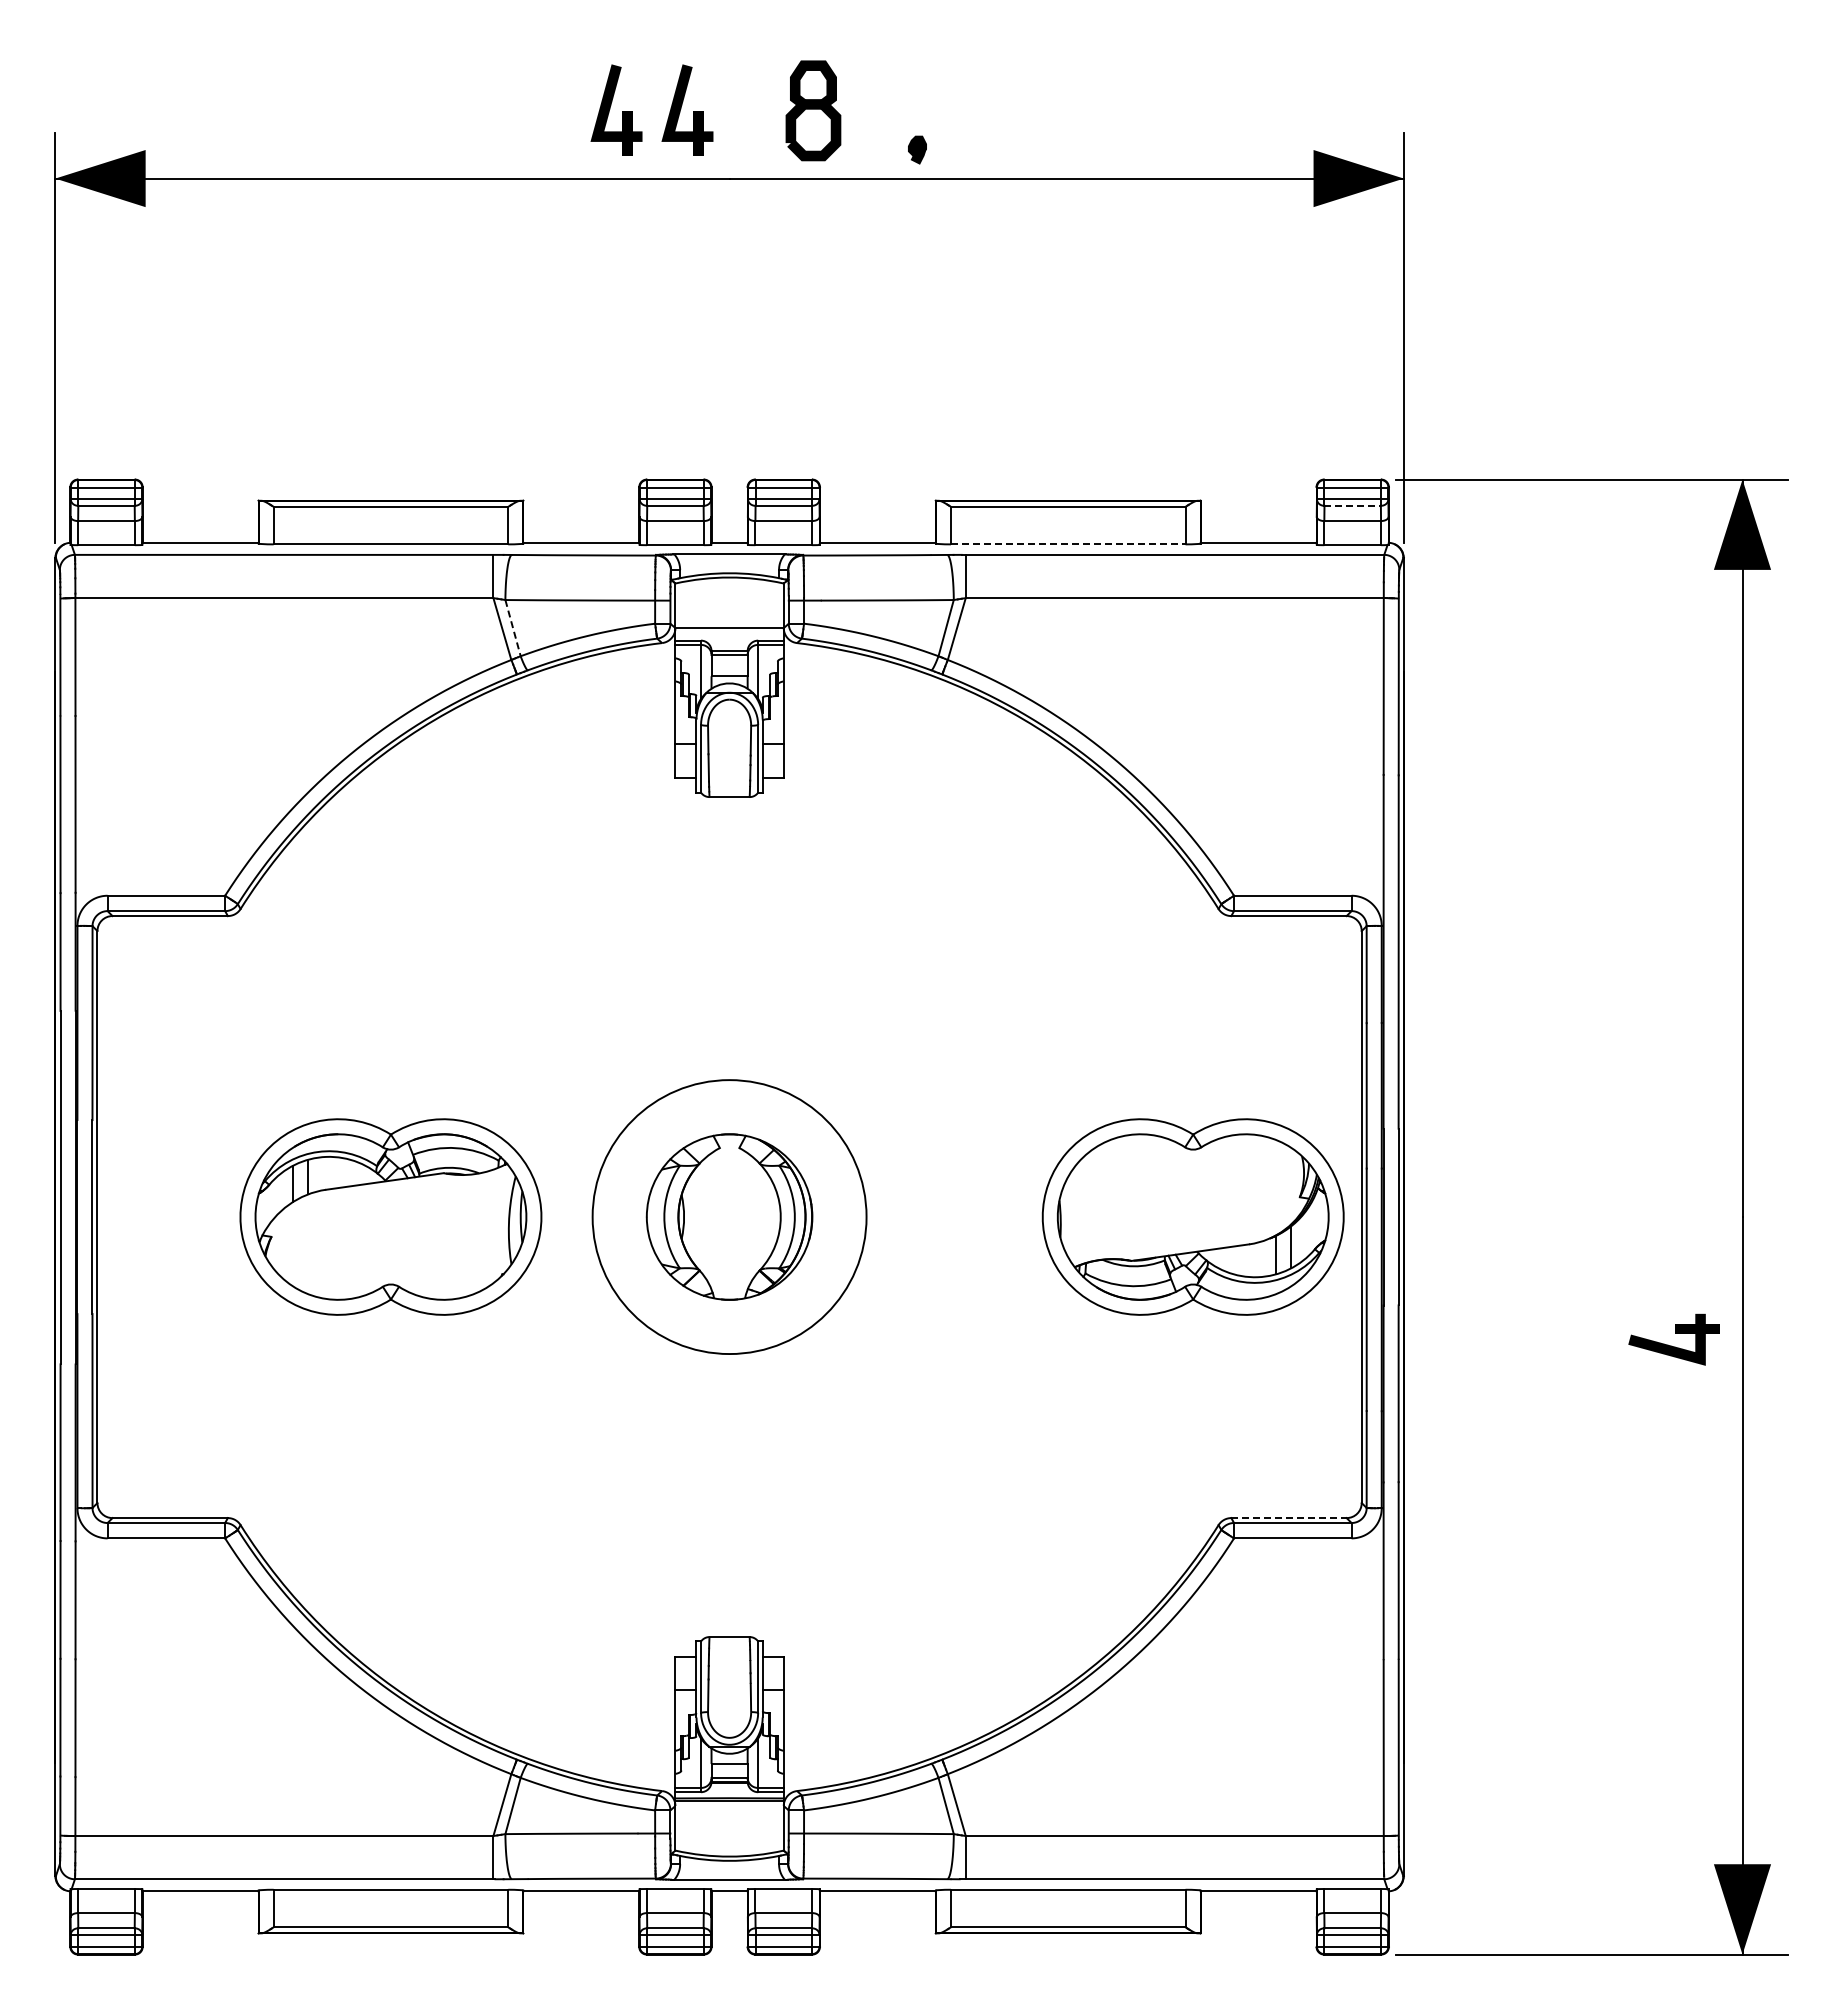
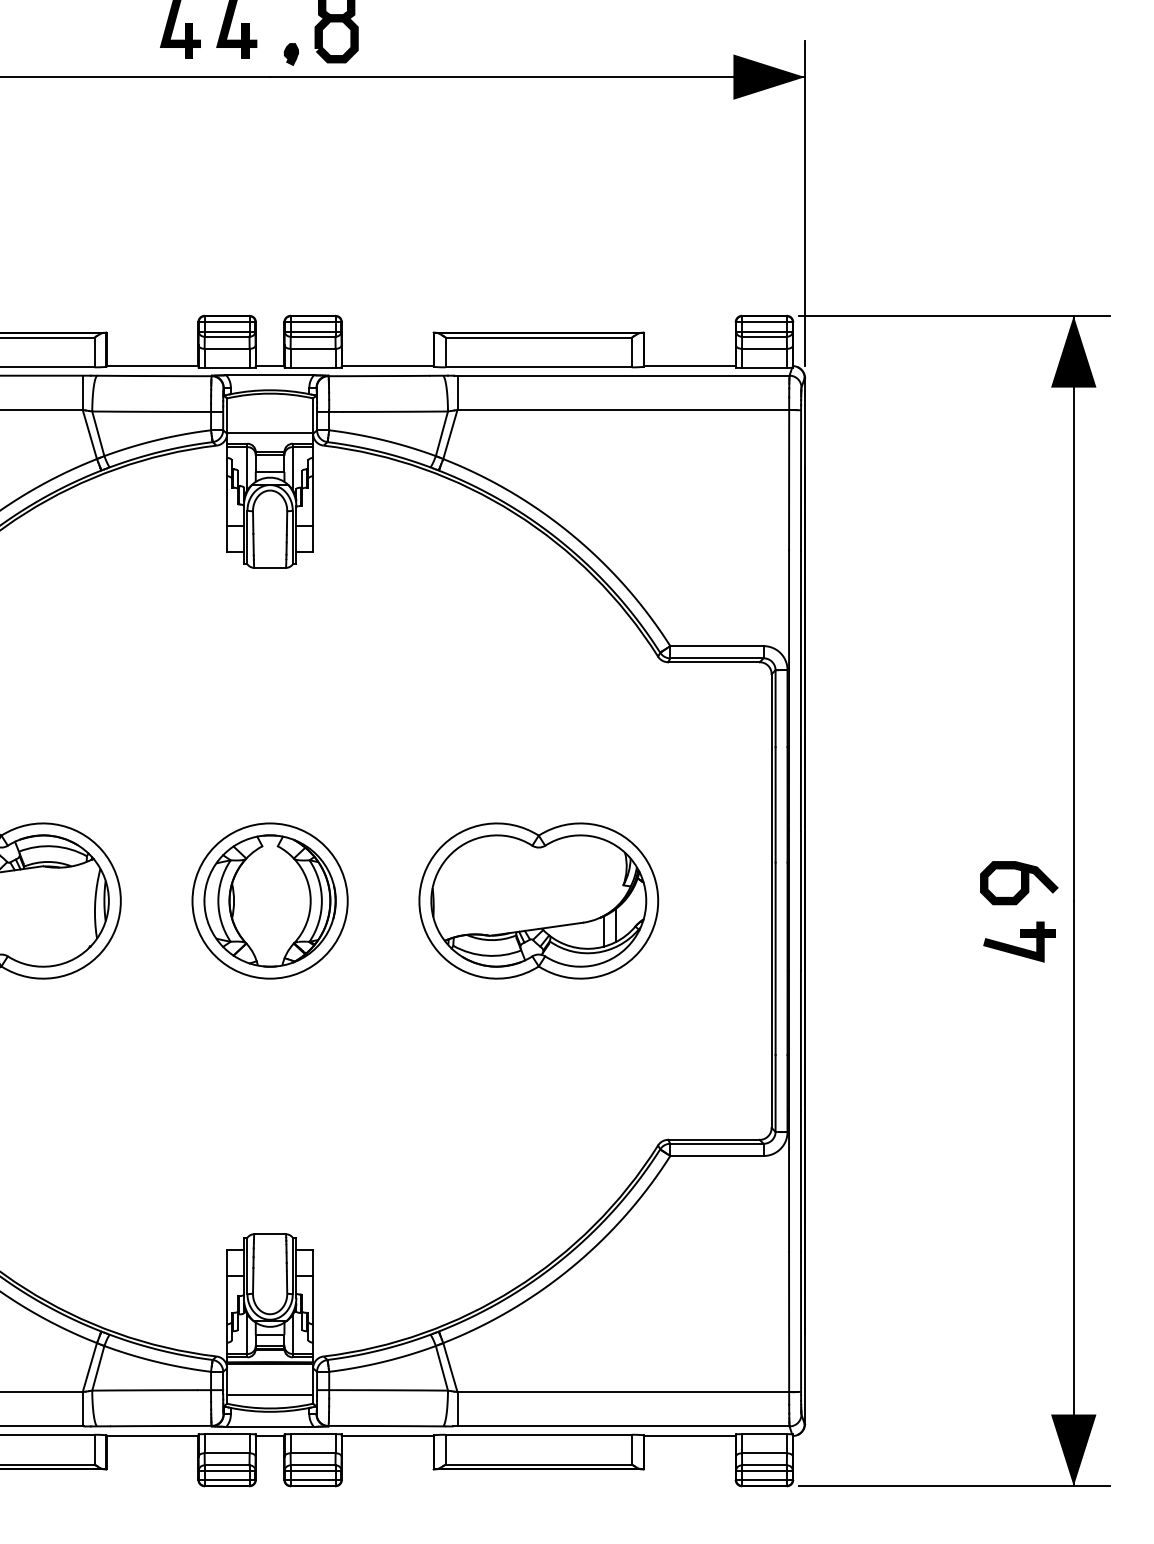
part: (917, 149) -> (291, 54), moved
line: (1353, 505) -> (765, 336), dashed -> solid
line: (1068, 544) -> (539, 367), dashed -> solid
line: (513, 628) -> (98, 434), dashed -> solid
curve: (1676, 1194) -> (1021, 883), added
circle: (729, 1216) -> (270, 900), size x0.71
part: (1192, 1216) -> (538, 900), moved
part: (1675, 1333) -> (1020, 937), moved
line: (1289, 1518) -> (714, 1140), dashed -> solid
line: (729, 1839) -> (270, 1394), added

